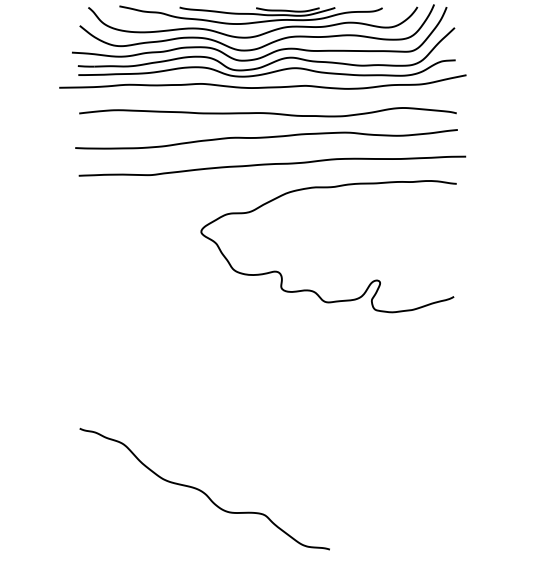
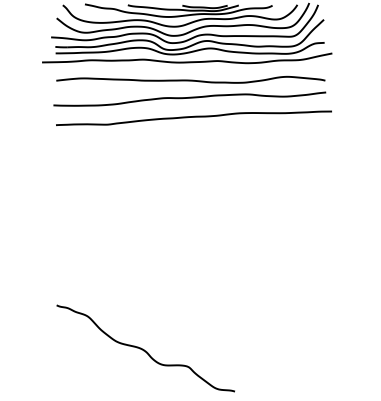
curve: (313, 289) -> (223, 206), removed

